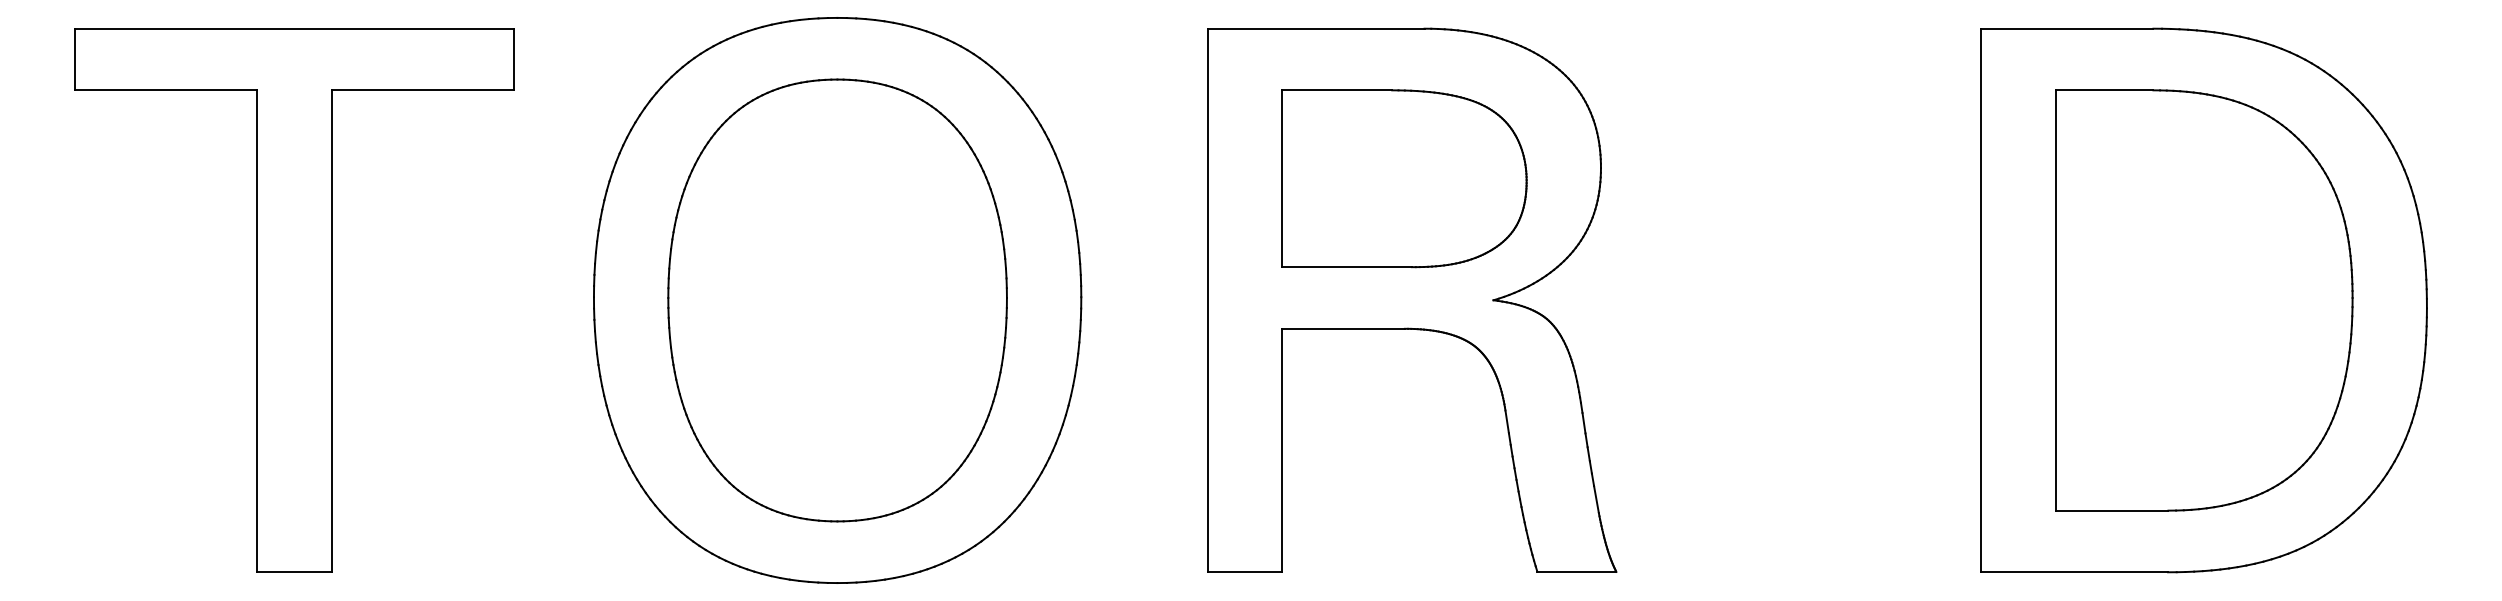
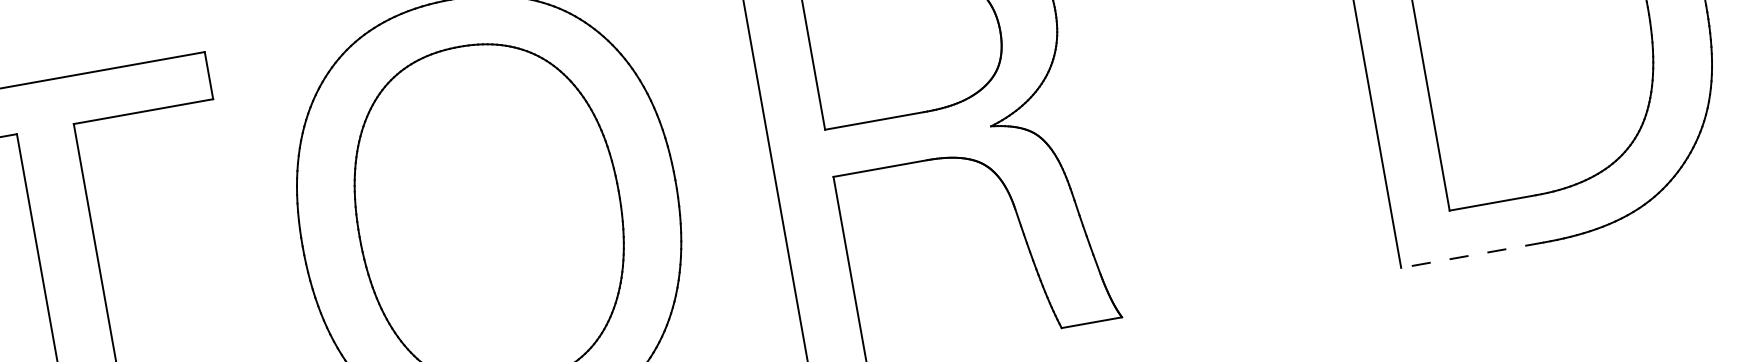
line: (2074, 572) -> (1472, 255), solid -> dashed

